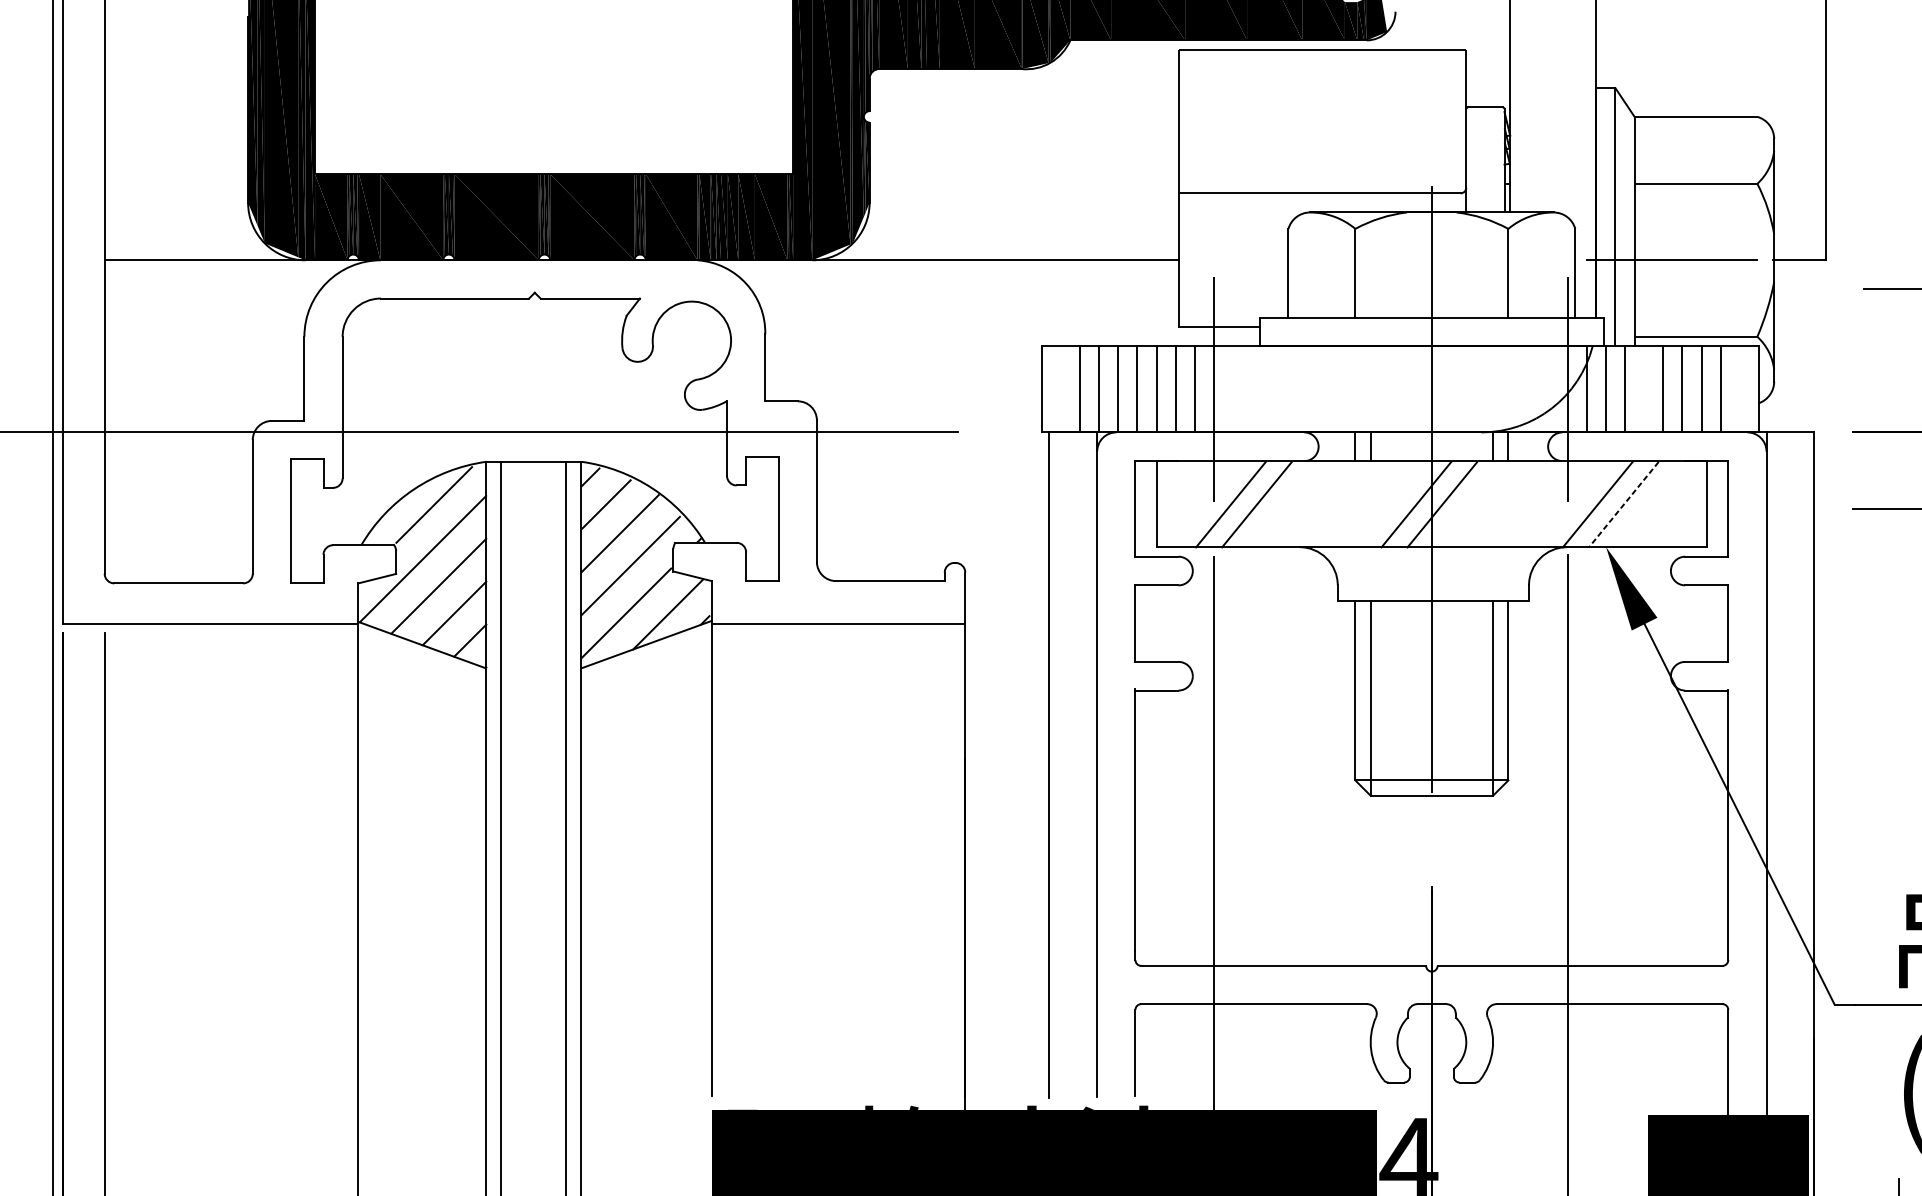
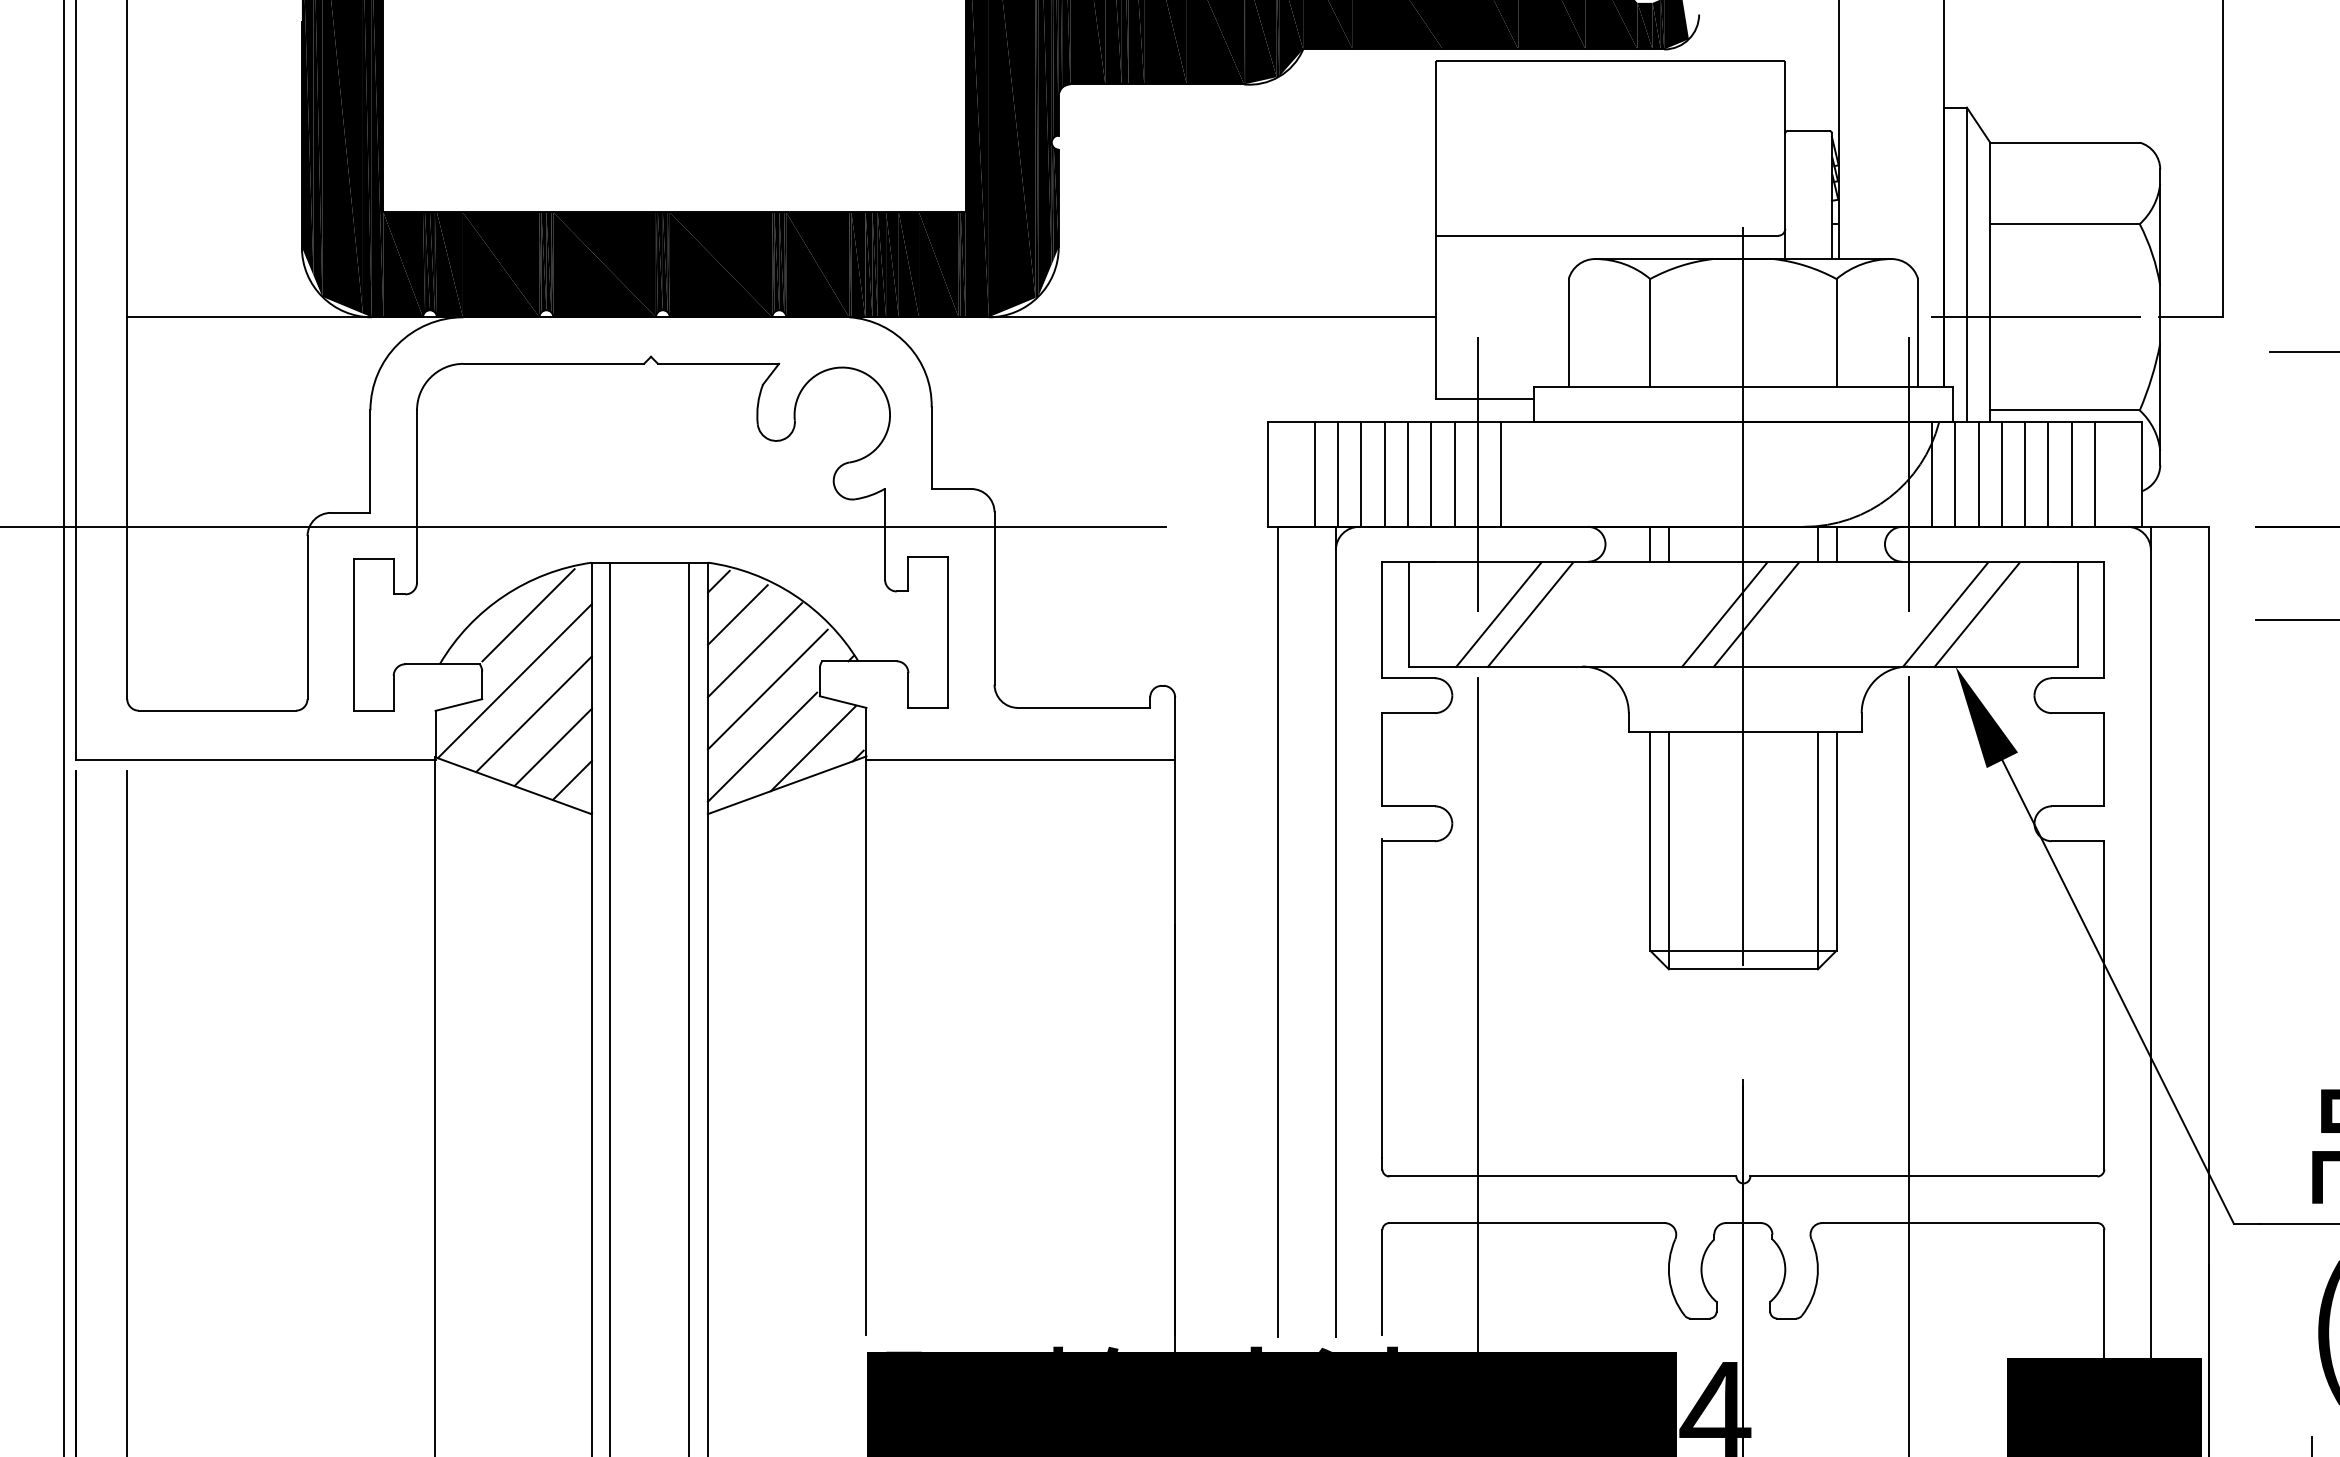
line: (1233, 389) -> (1501, 474), added
line: (1643, 389) -> (2001, 474), added
line: (1623, 505) -> (1976, 615), dashed -> solid

